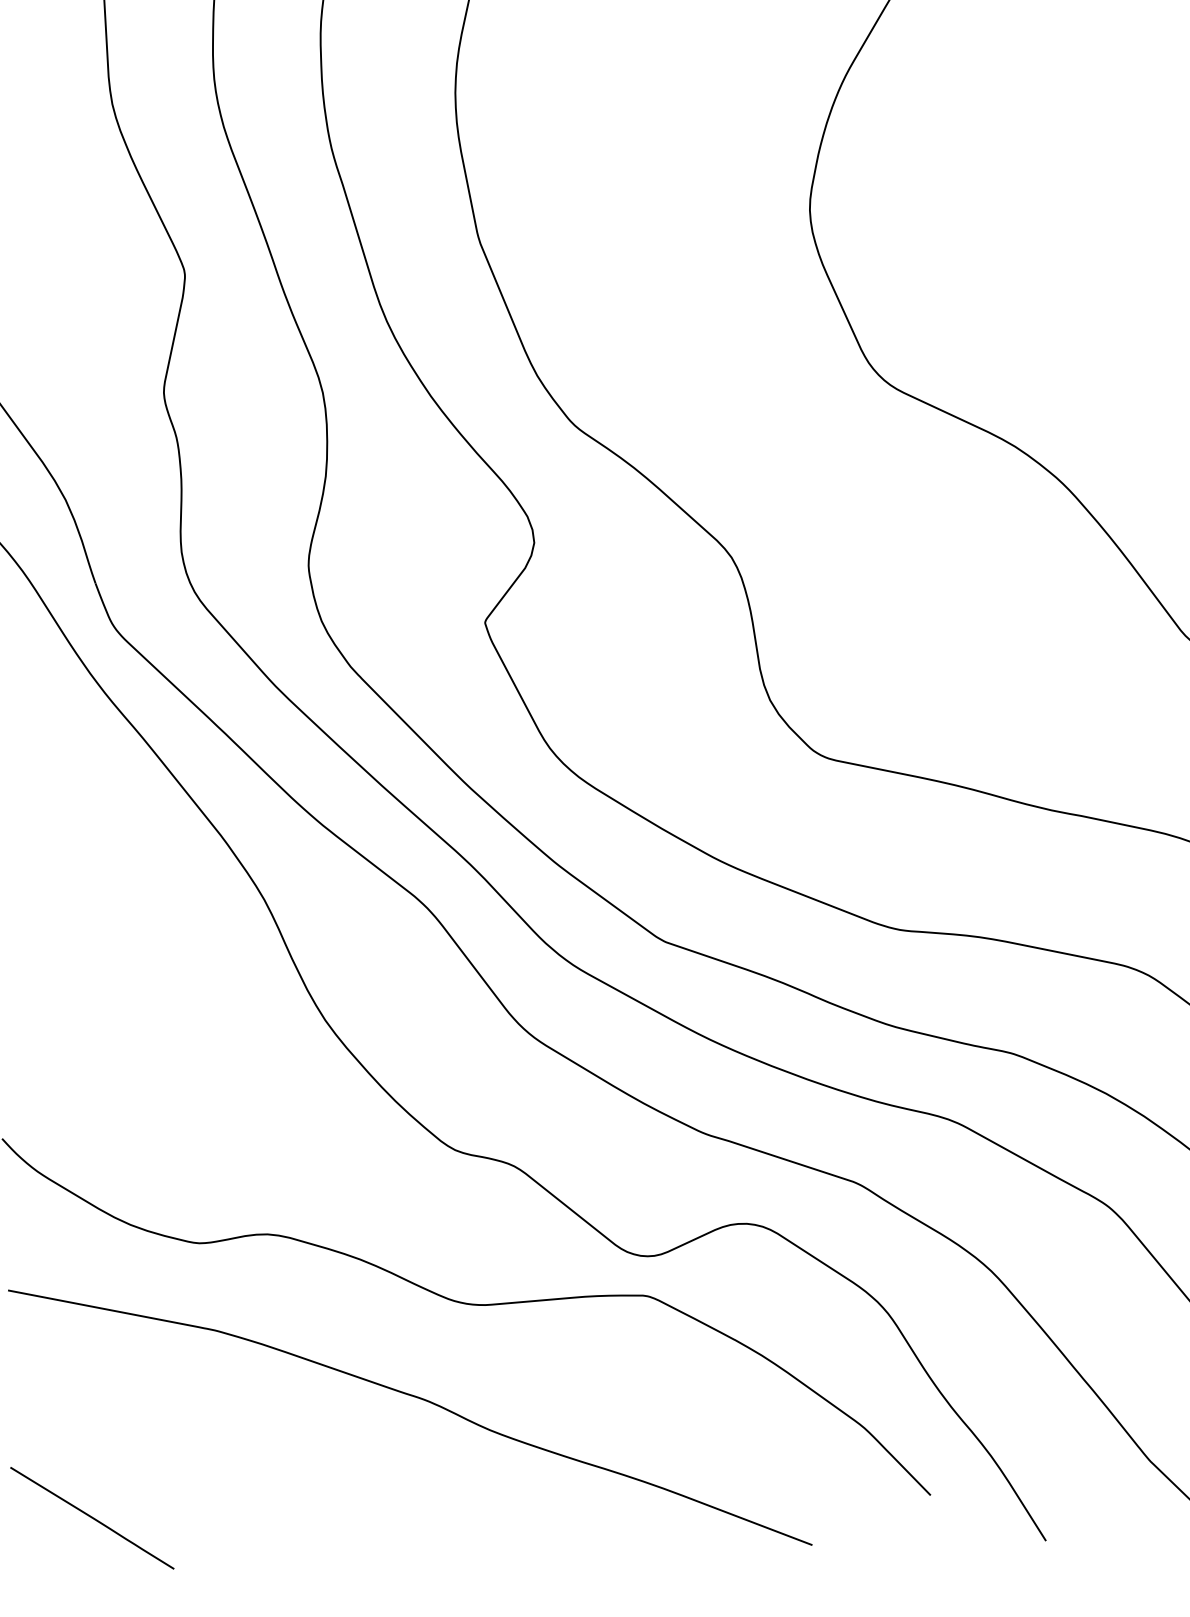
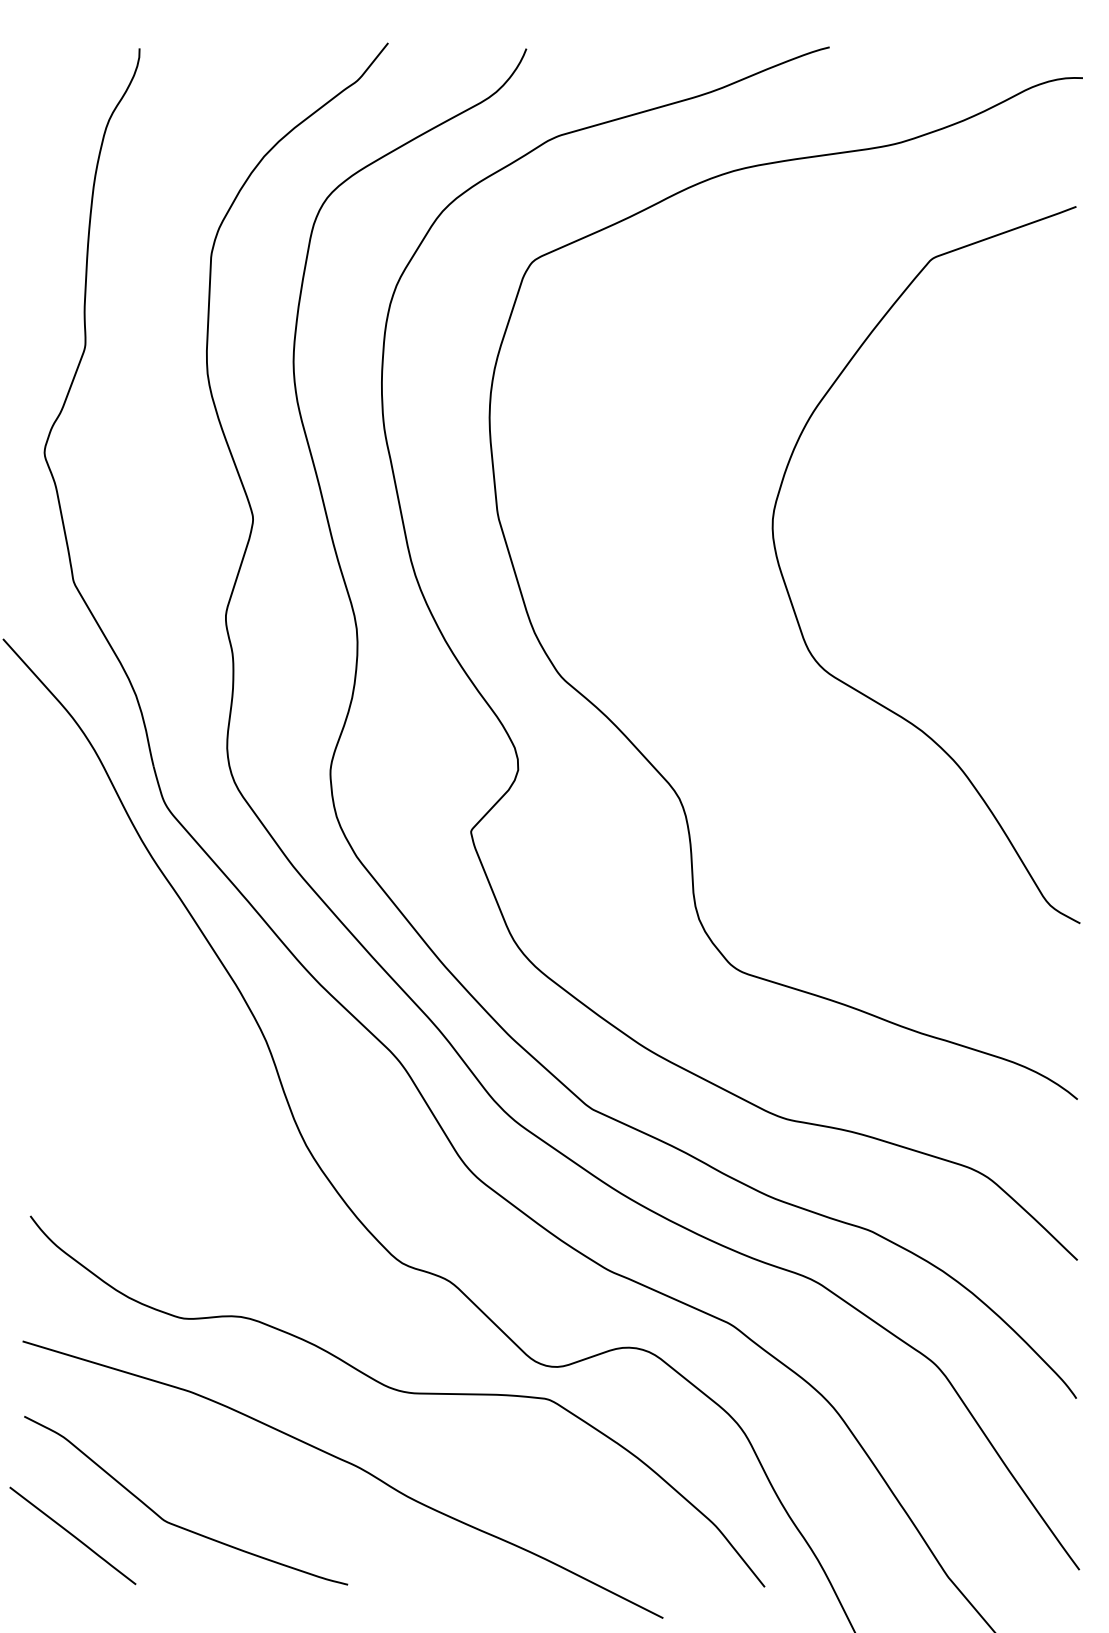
curve: (215, 1491) -> (176, 1524), added

